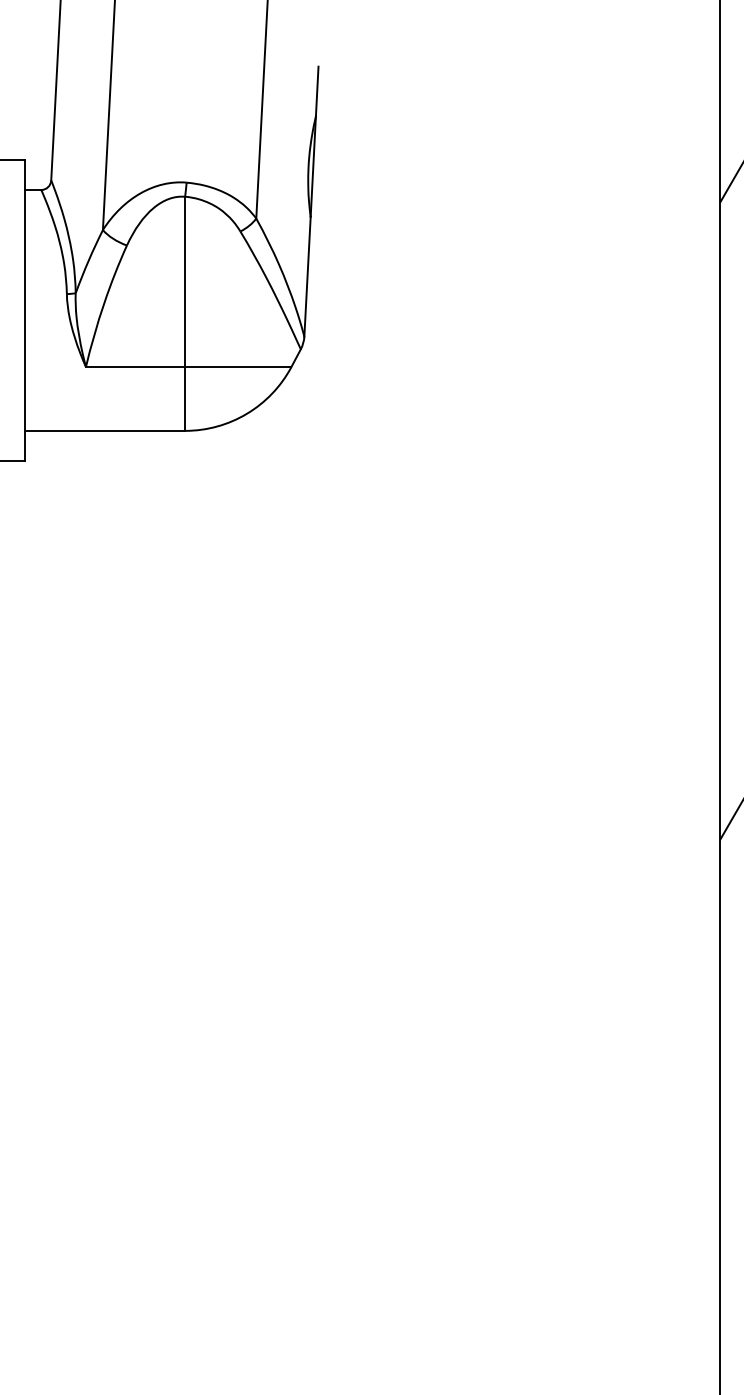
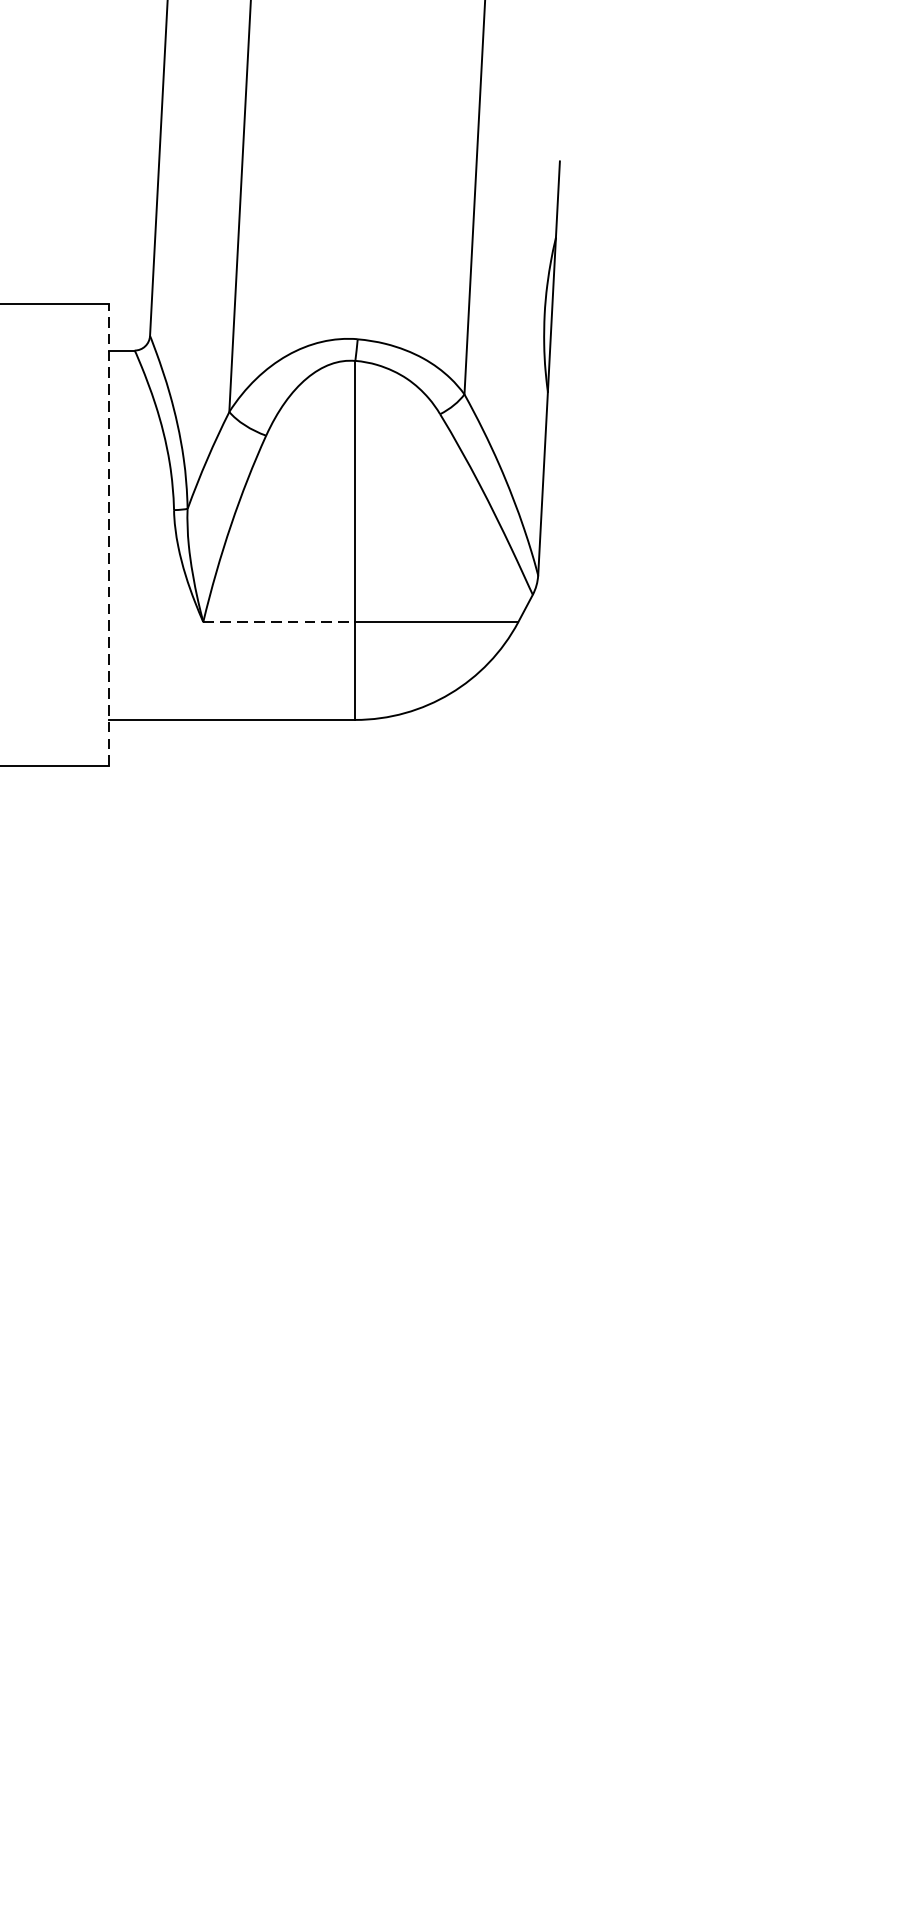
line: (24, 310) -> (109, 535), solid -> dashed
line: (135, 367) -> (279, 622), solid -> dashed

